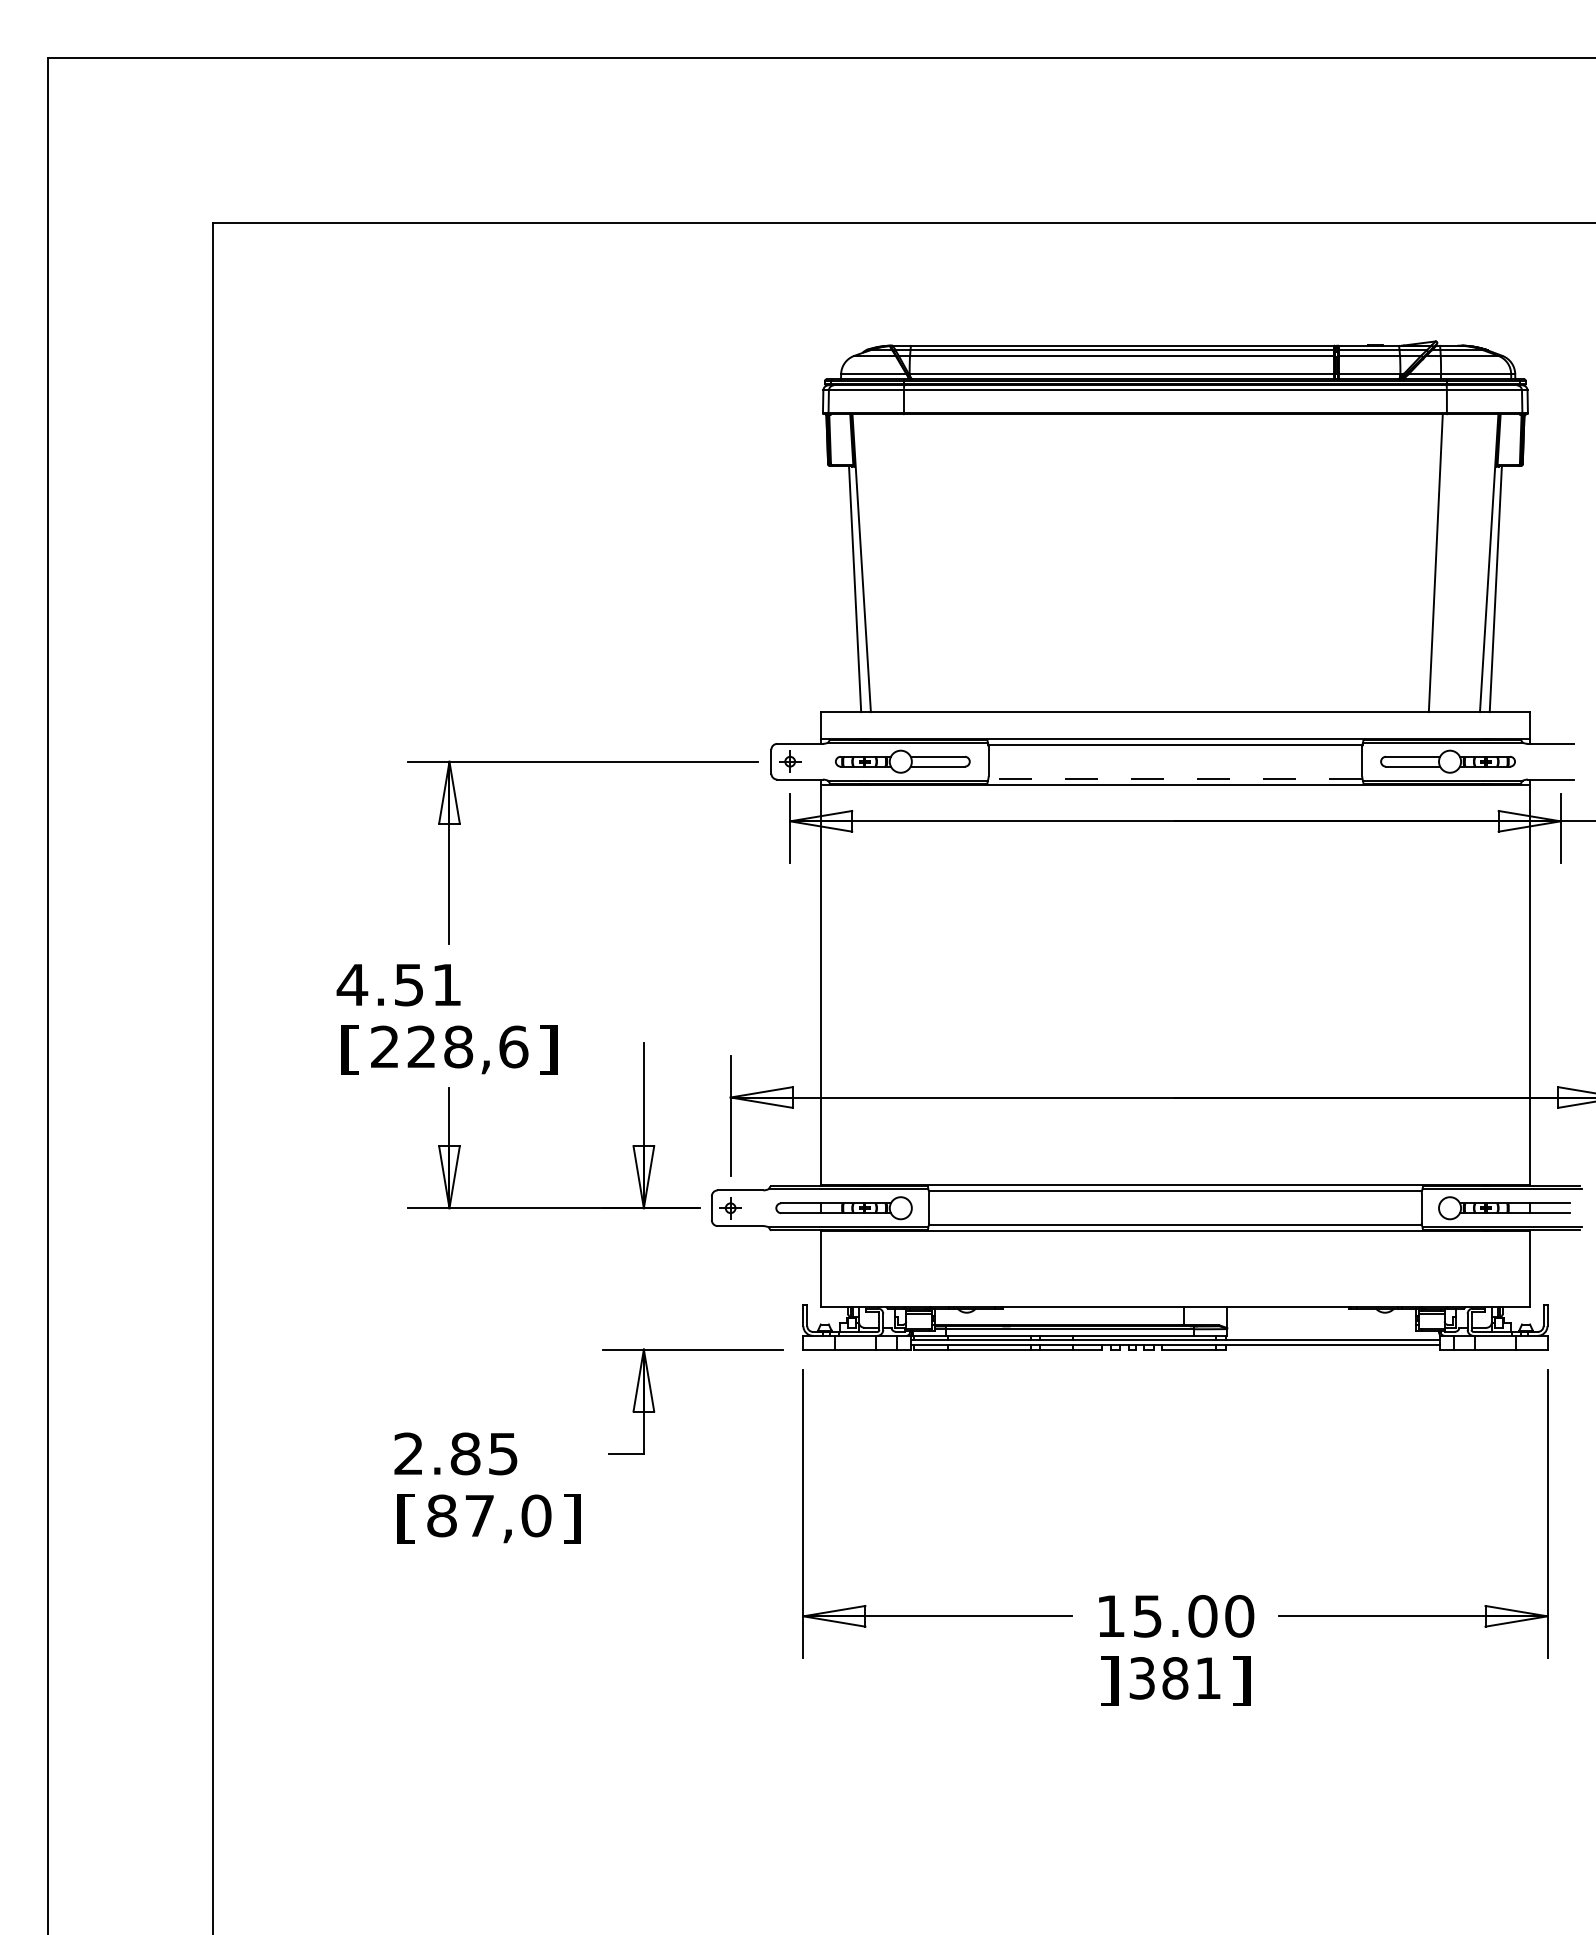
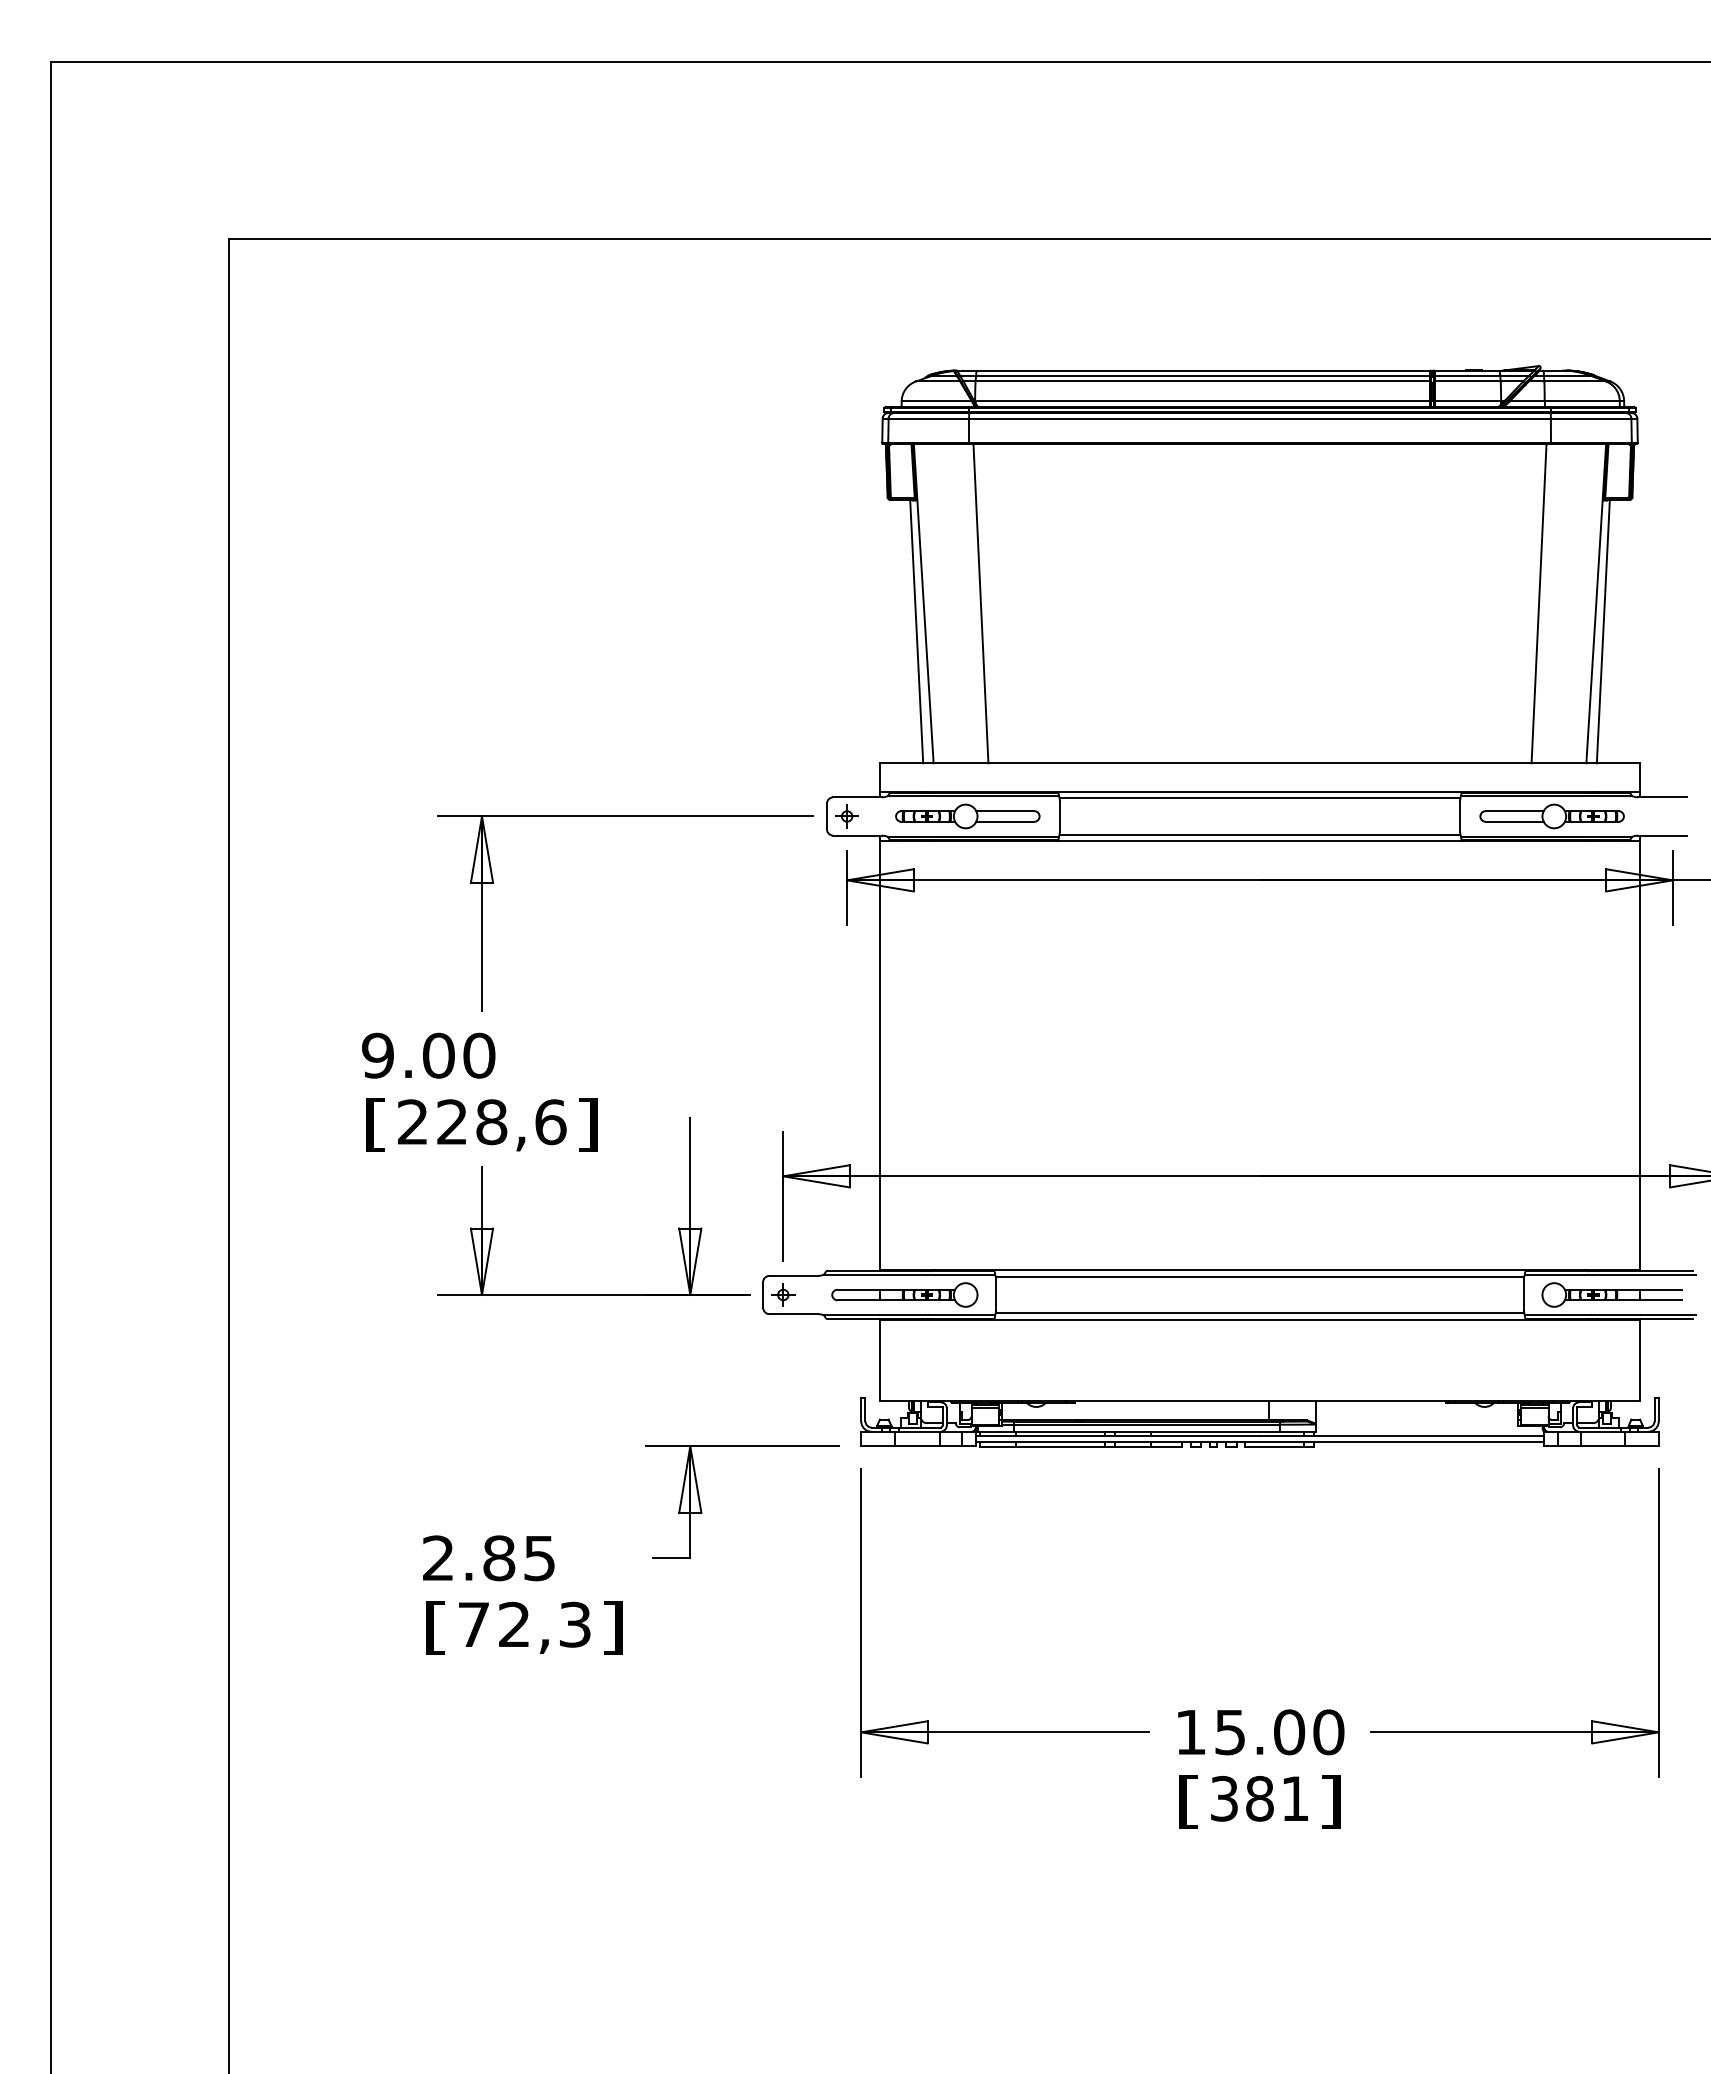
line: (914, 563) -> (980, 603), added
line: (1174, 778) -> (1259, 834), dashed -> solid
text: (399, 984) -> (428, 1055), 4.51 -> 9.00
text: (489, 1515) -> (524, 1624), 87,0 -> 72,3
text: (1108, 1680) -> (1188, 1801), ] -> [

